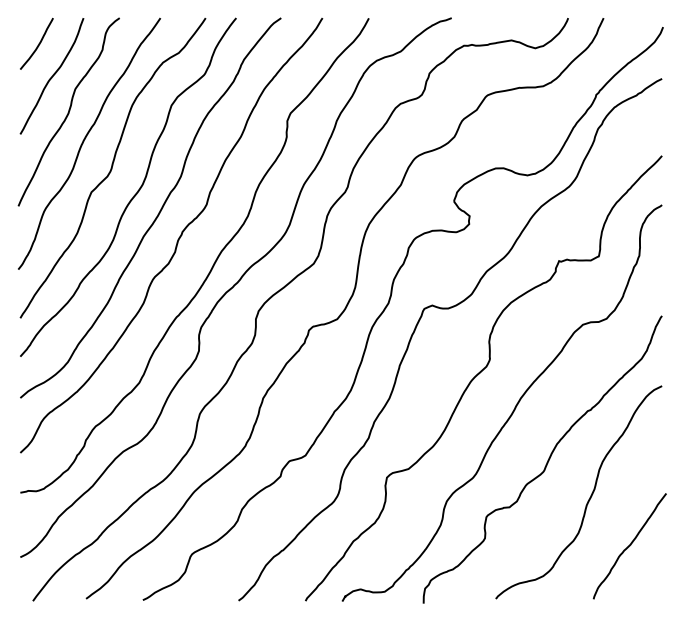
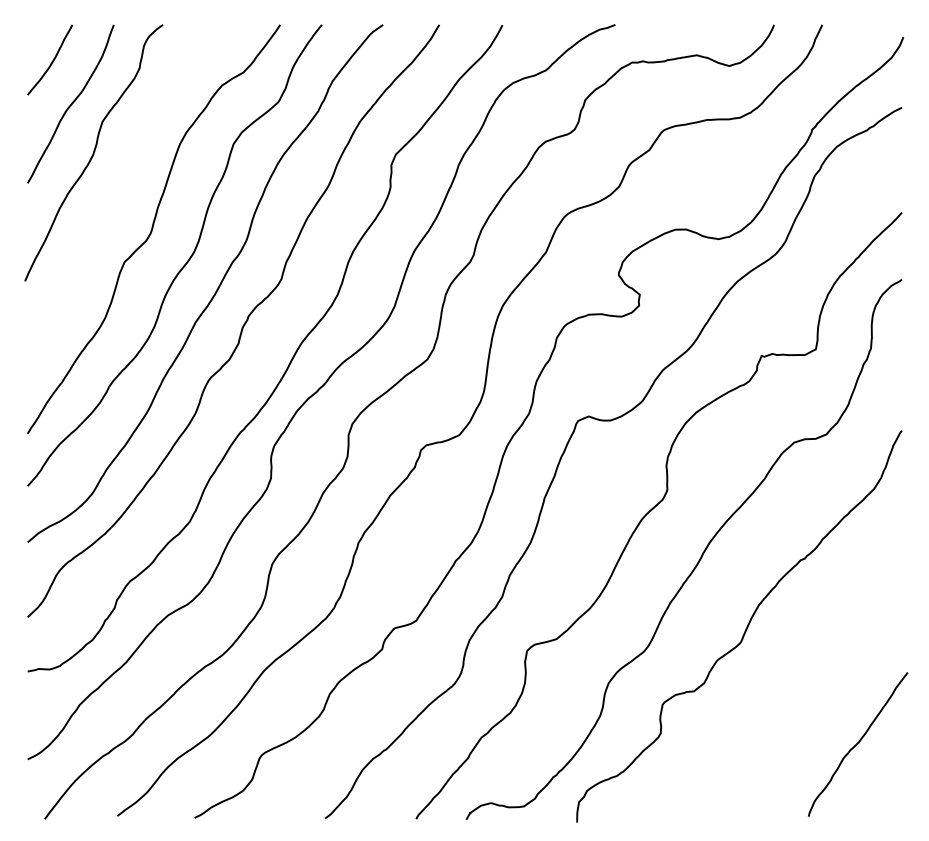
curve: (84, 141) -> (115, 192), removed
curve: (589, 497) -> (803, 677), removed

